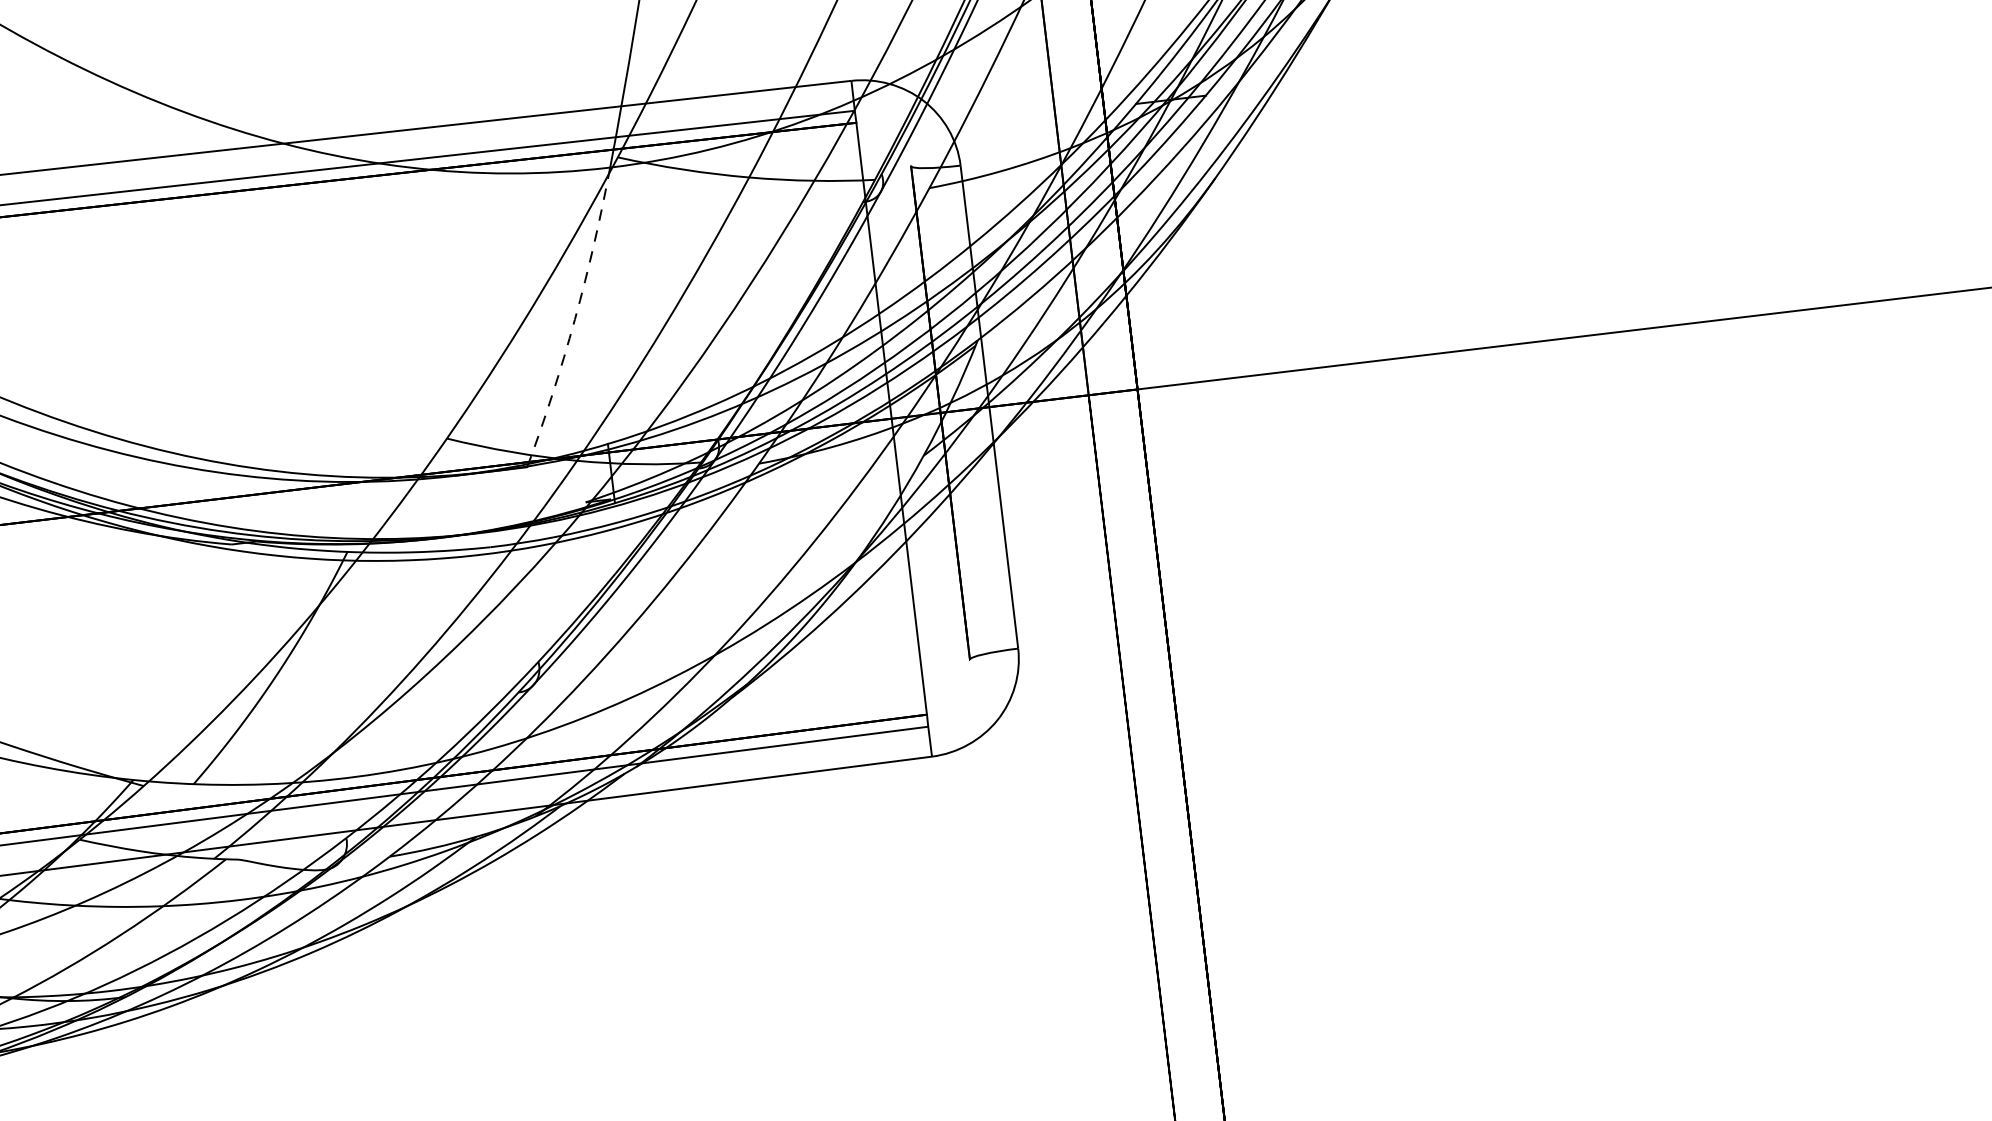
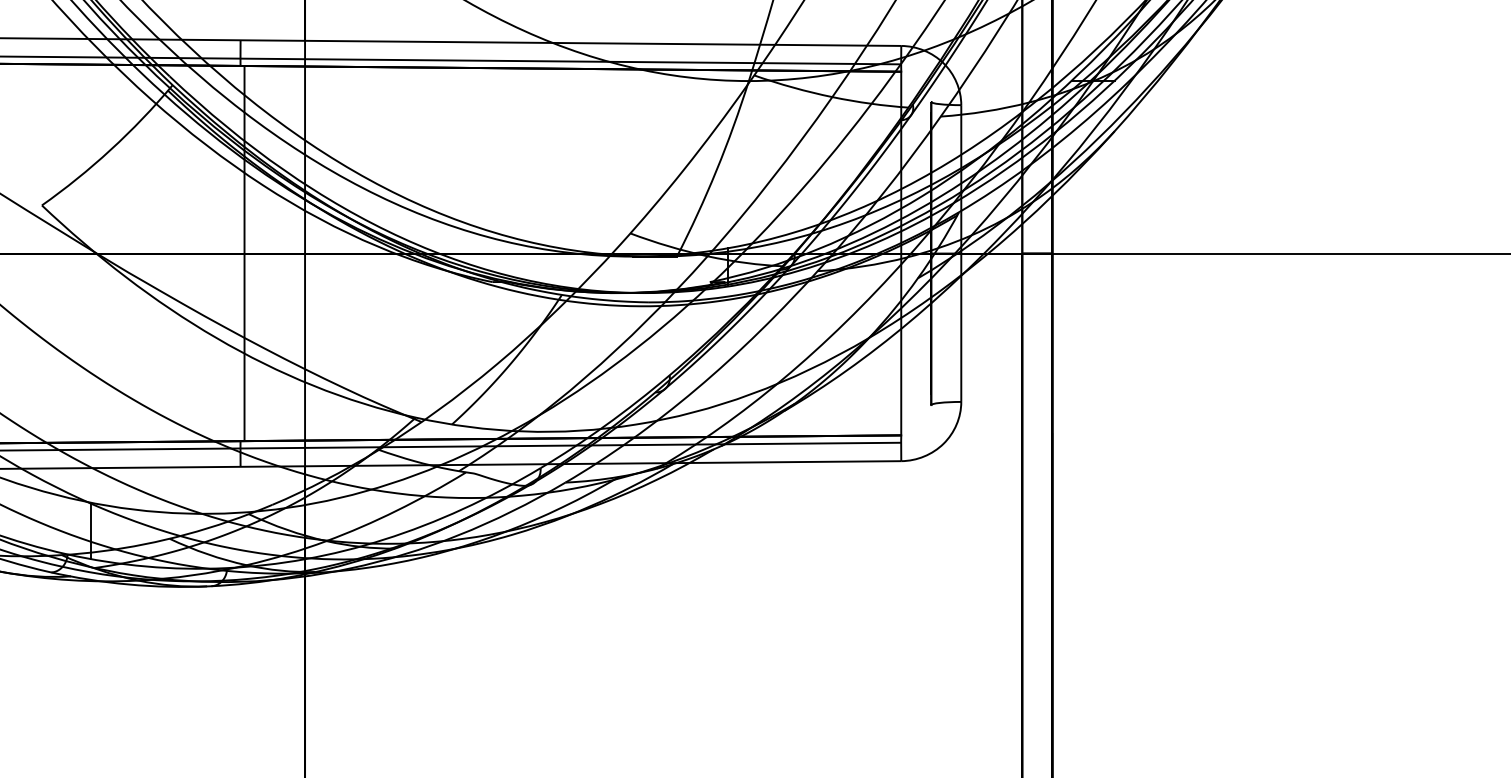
arc: (574, 319) -> (716, 170), dashed -> solid

